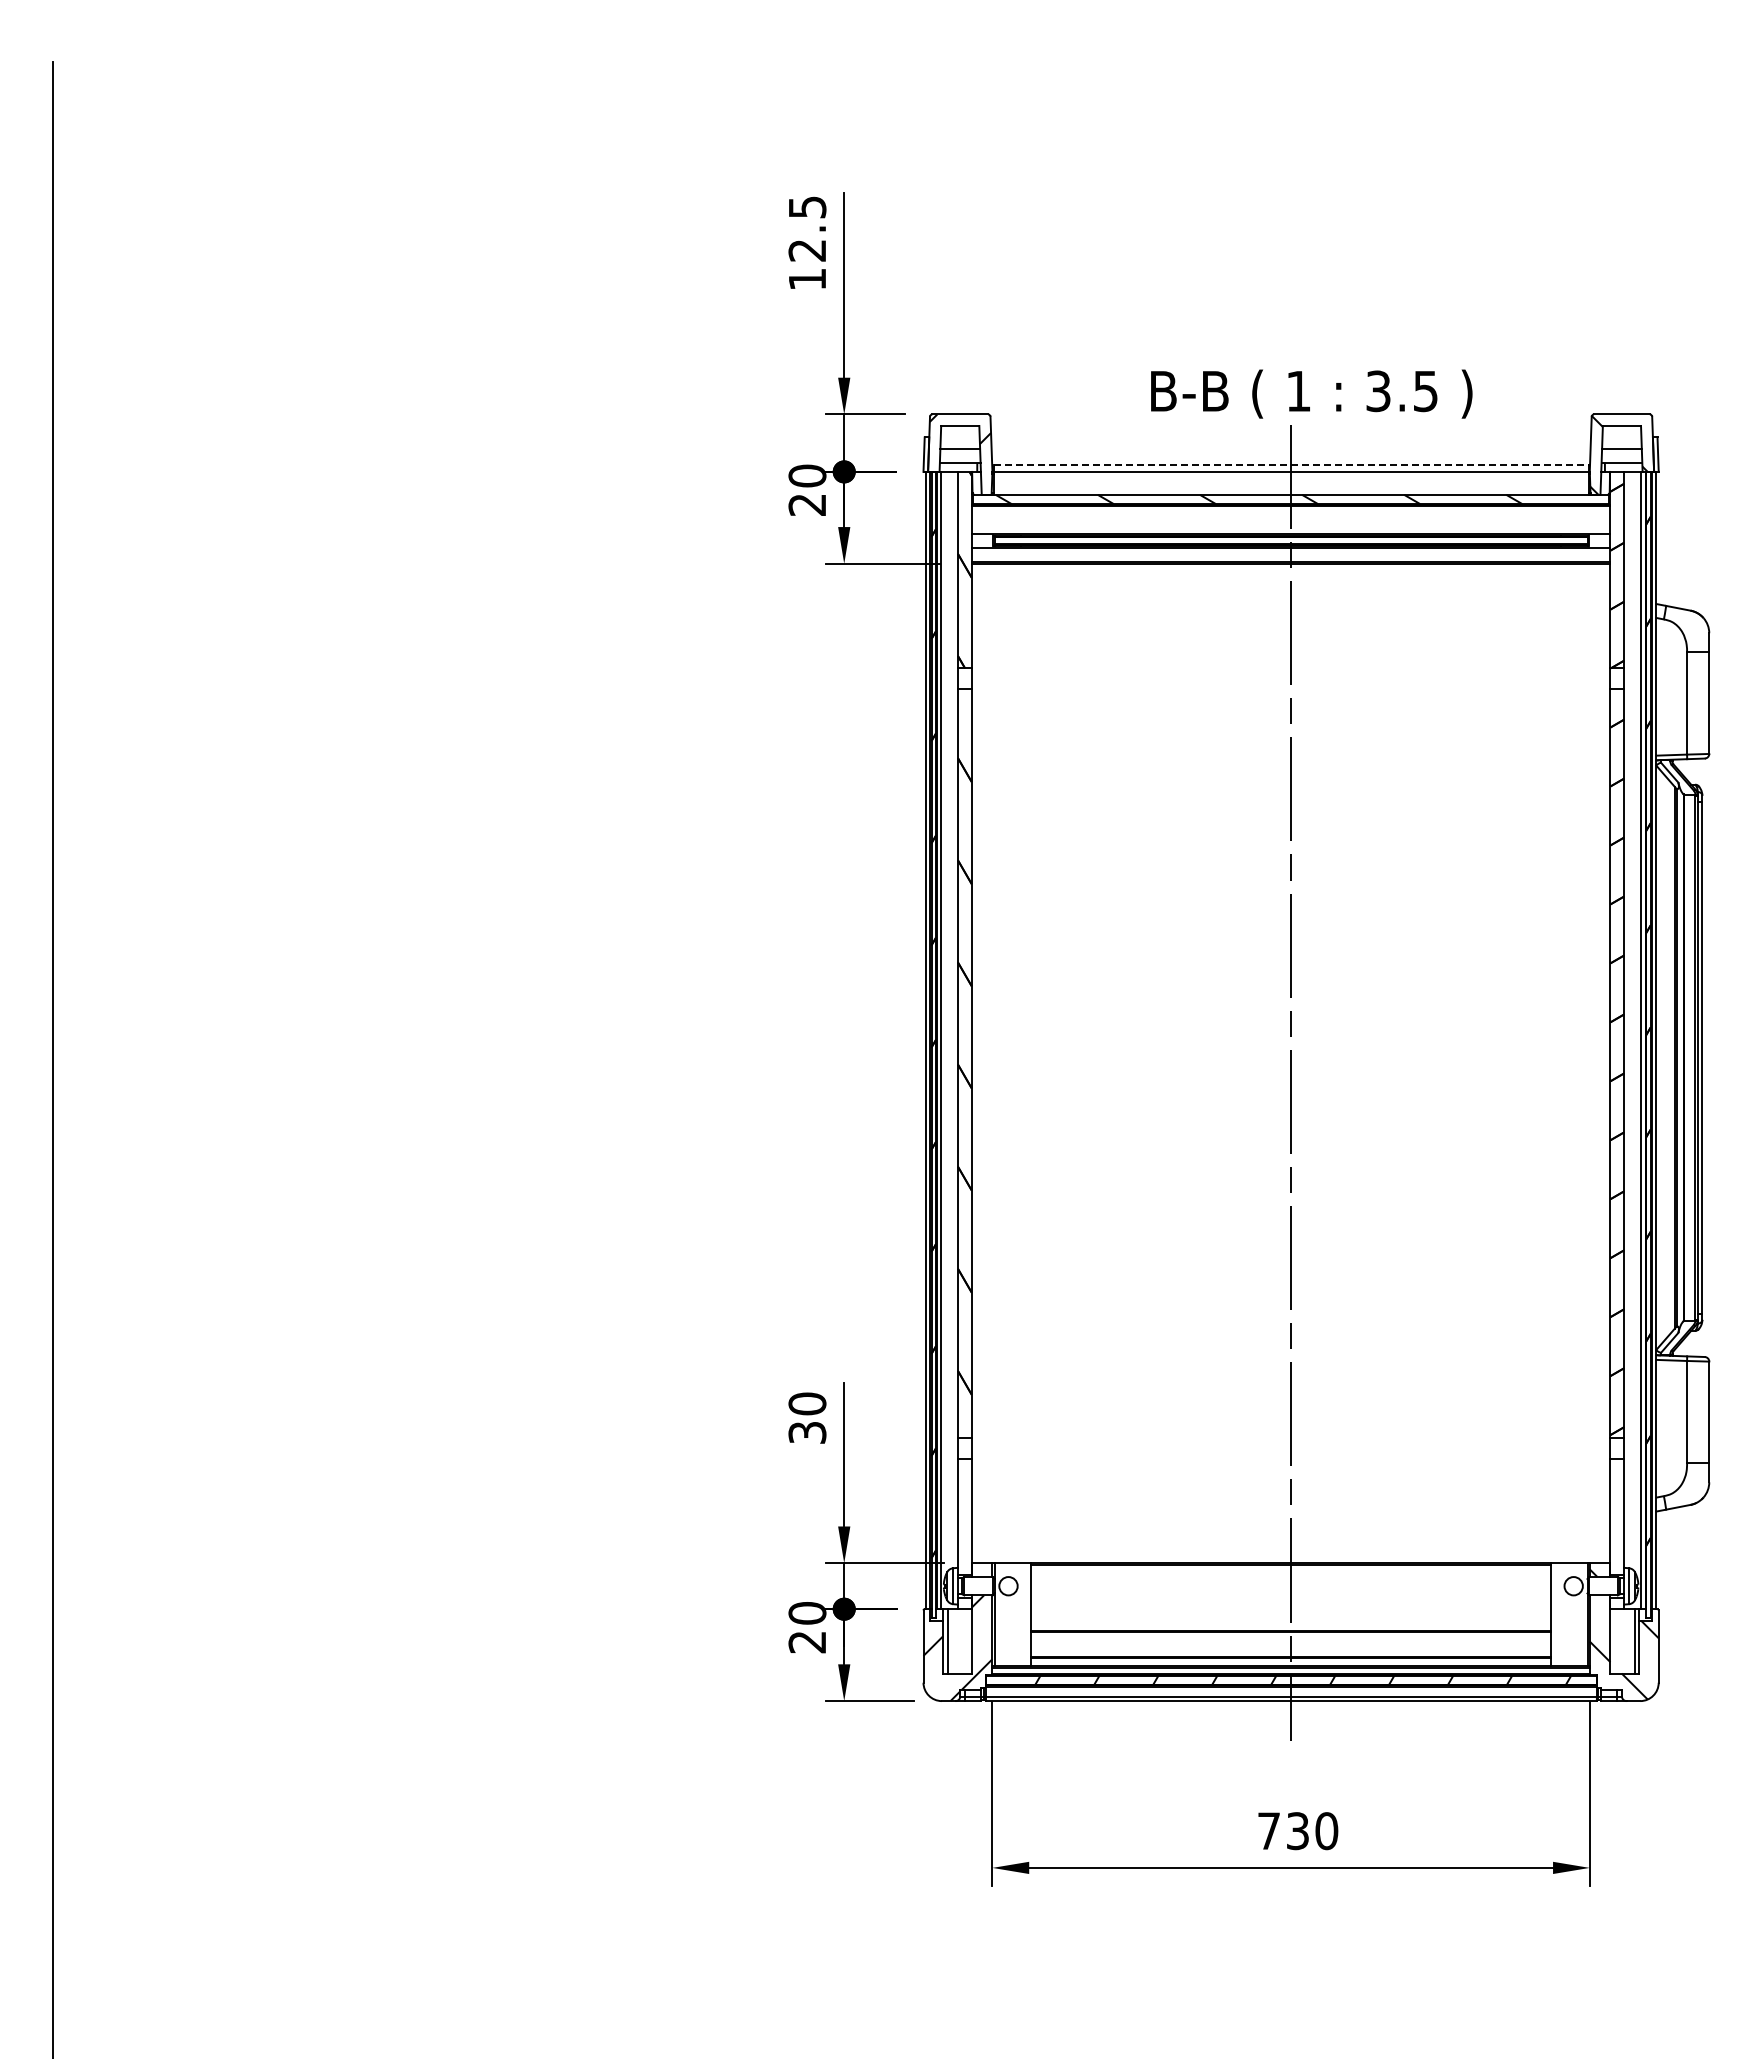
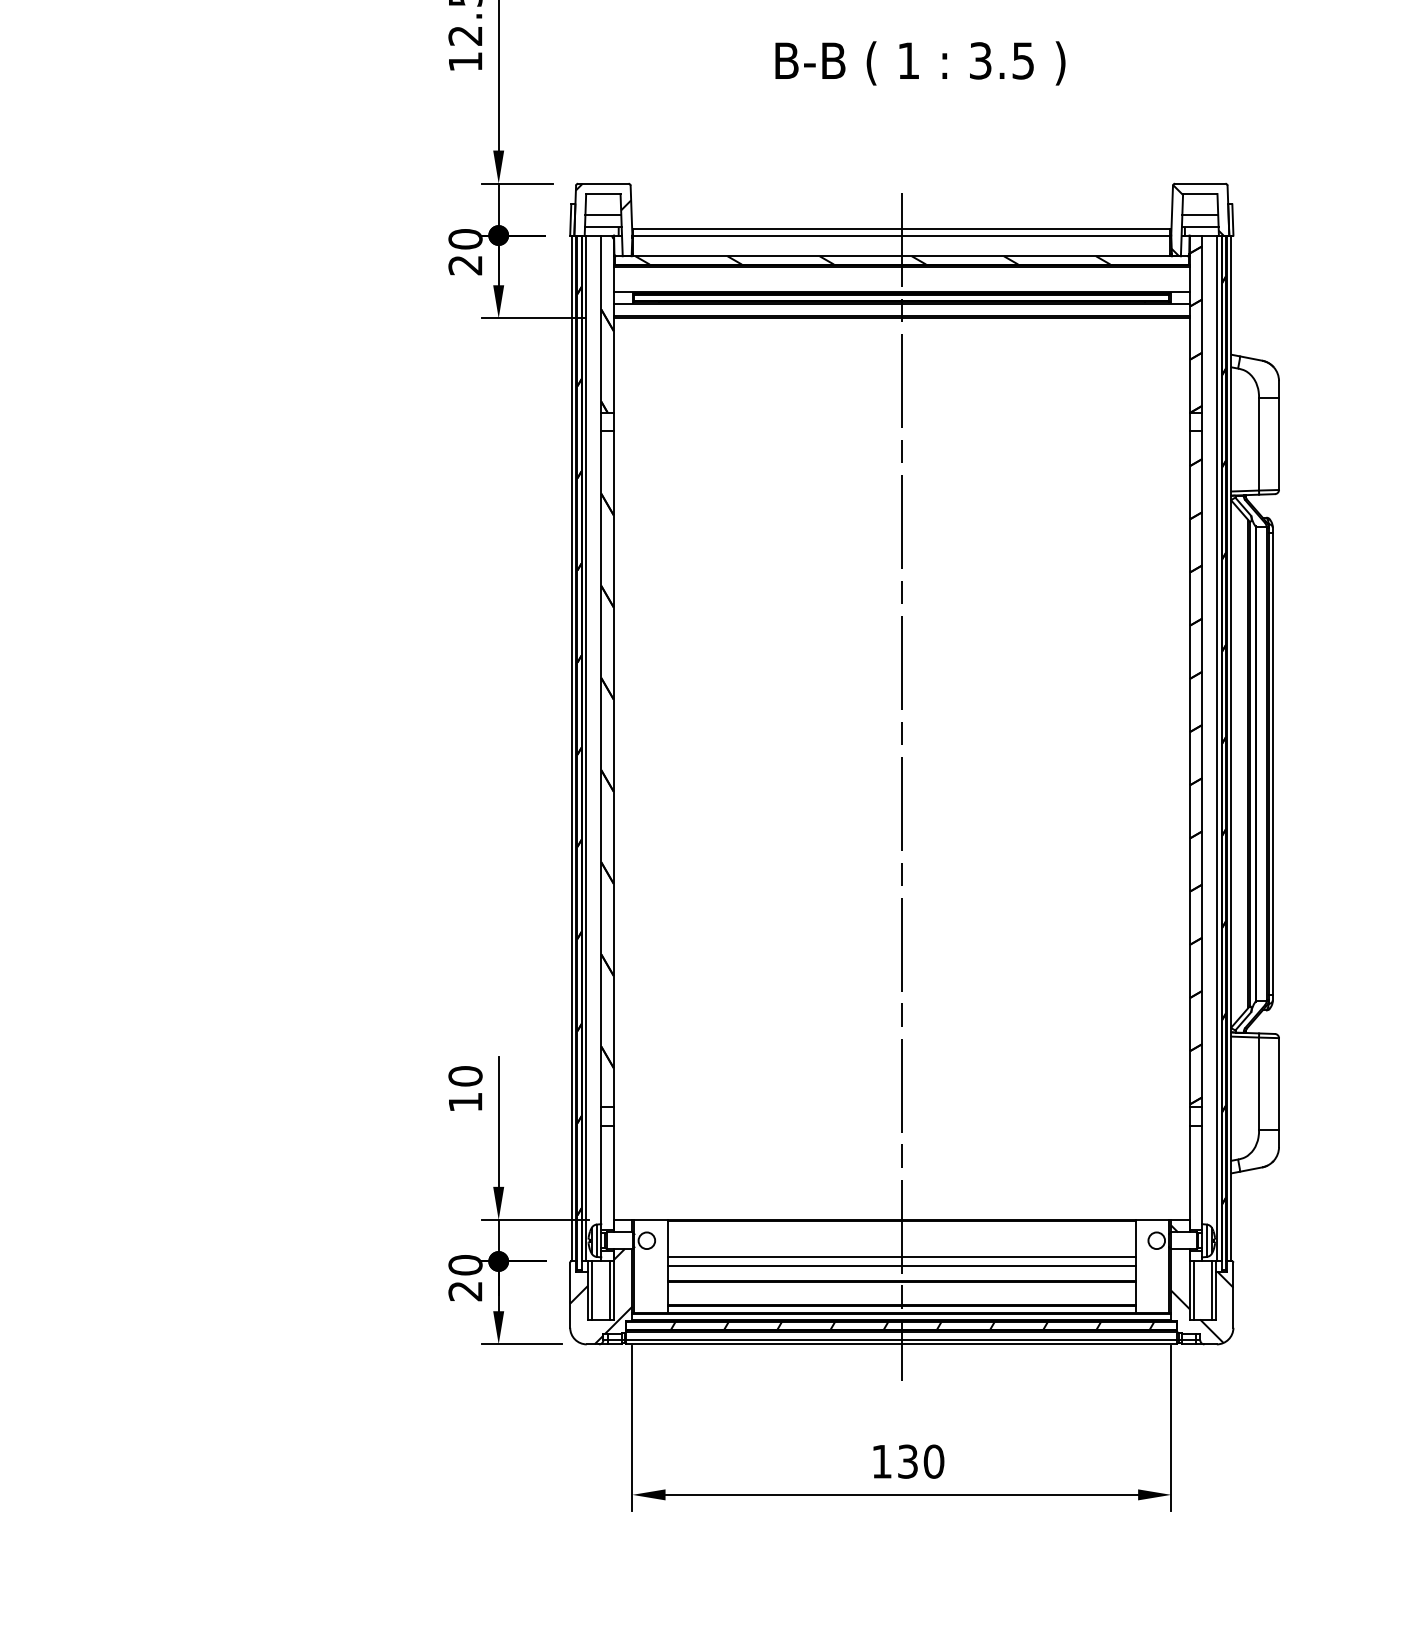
text: (1311, 393) -> (920, 62), moved
line: (1291, 465) -> (902, 229), dashed -> solid
text: (807, 1432) -> (465, 1102), 30 -> 10
line: (1290, 1604) -> (901, 1257), added
line: (1290, 1613) -> (901, 1265), added
line: (967, 1641) -> (609, 1290), added
line: (1615, 1641) -> (1194, 1290), added
text: (1268, 1830) -> (881, 1461), 730 -> 130

